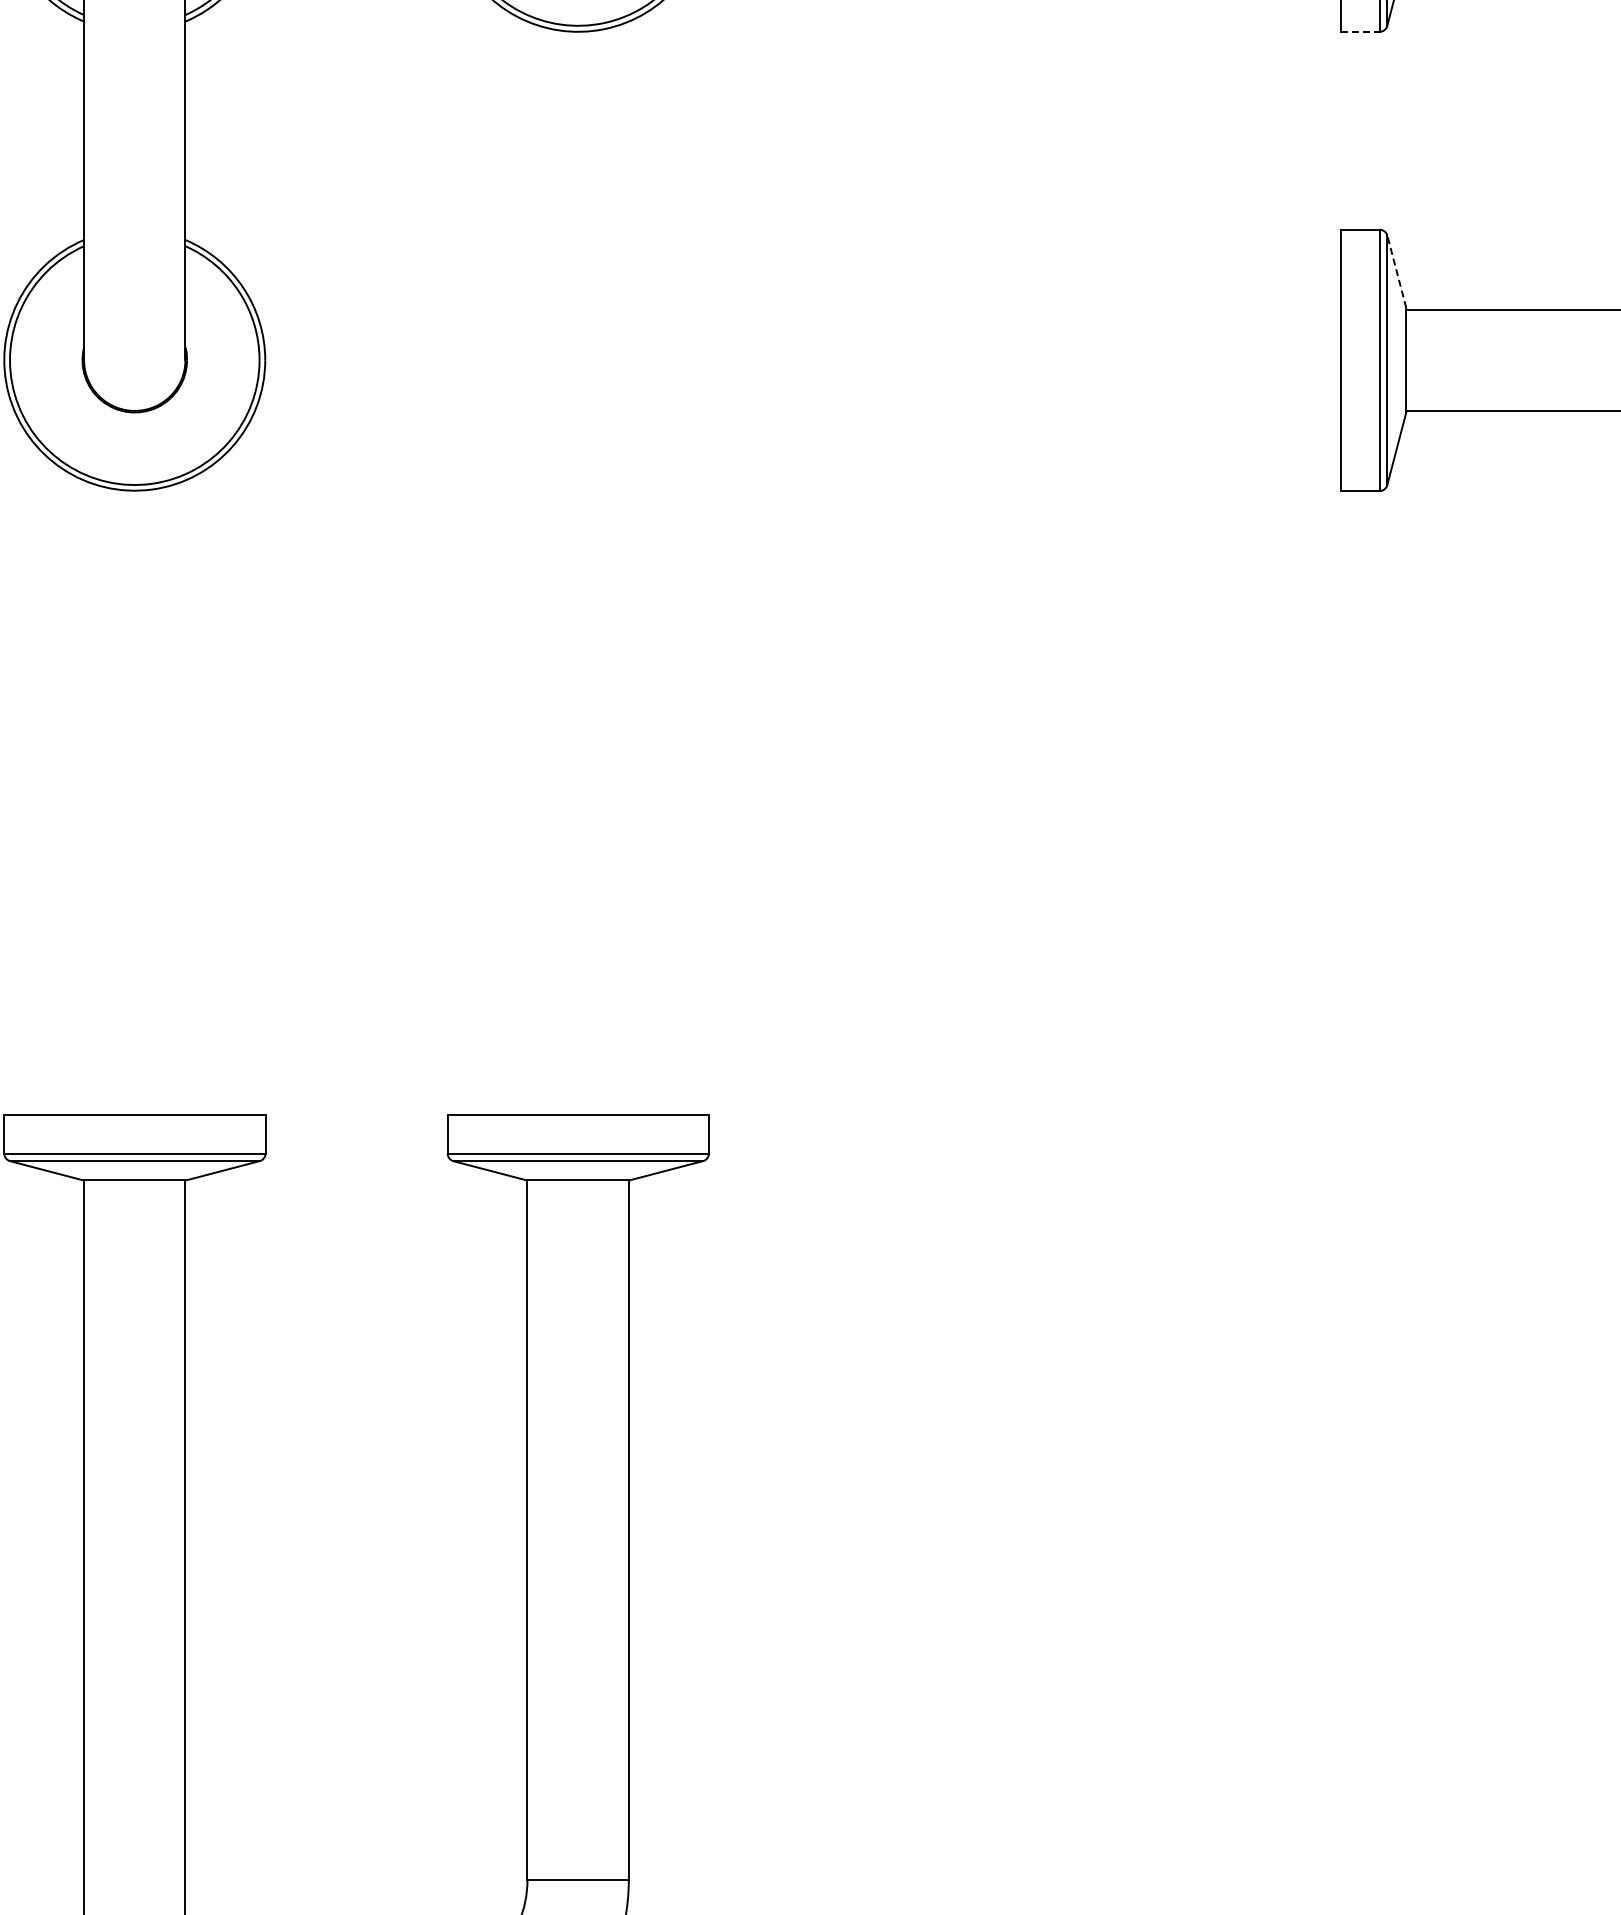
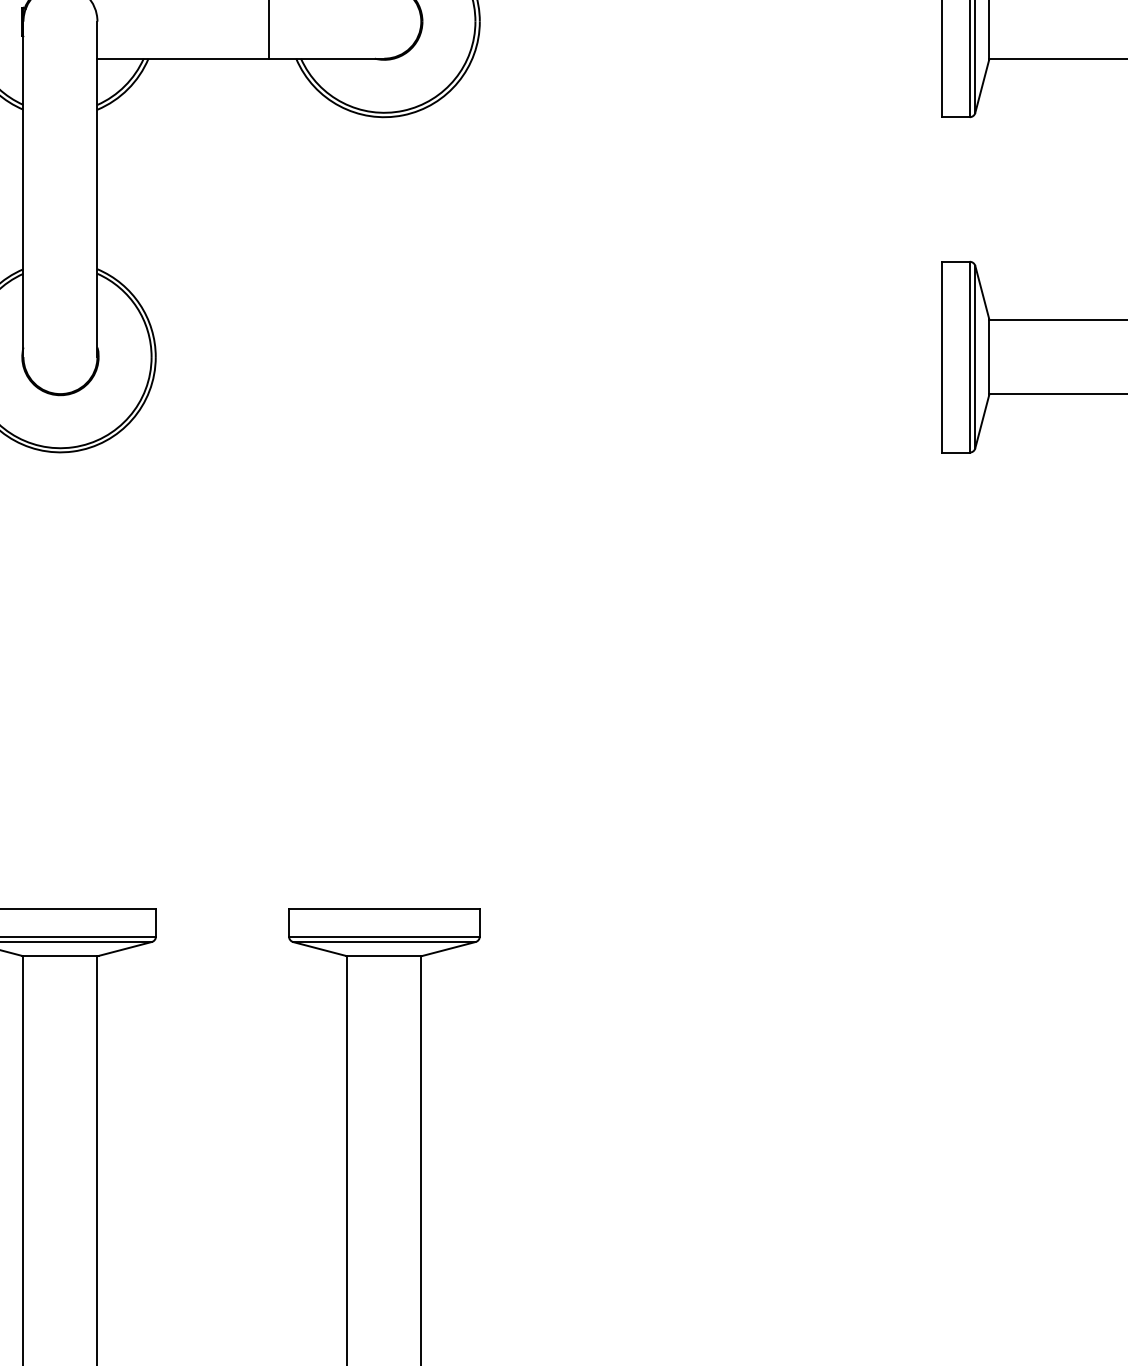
line: (1361, 31) -> (956, 116), dashed -> solid
line: (1396, 271) -> (982, 292), dashed -> solid

